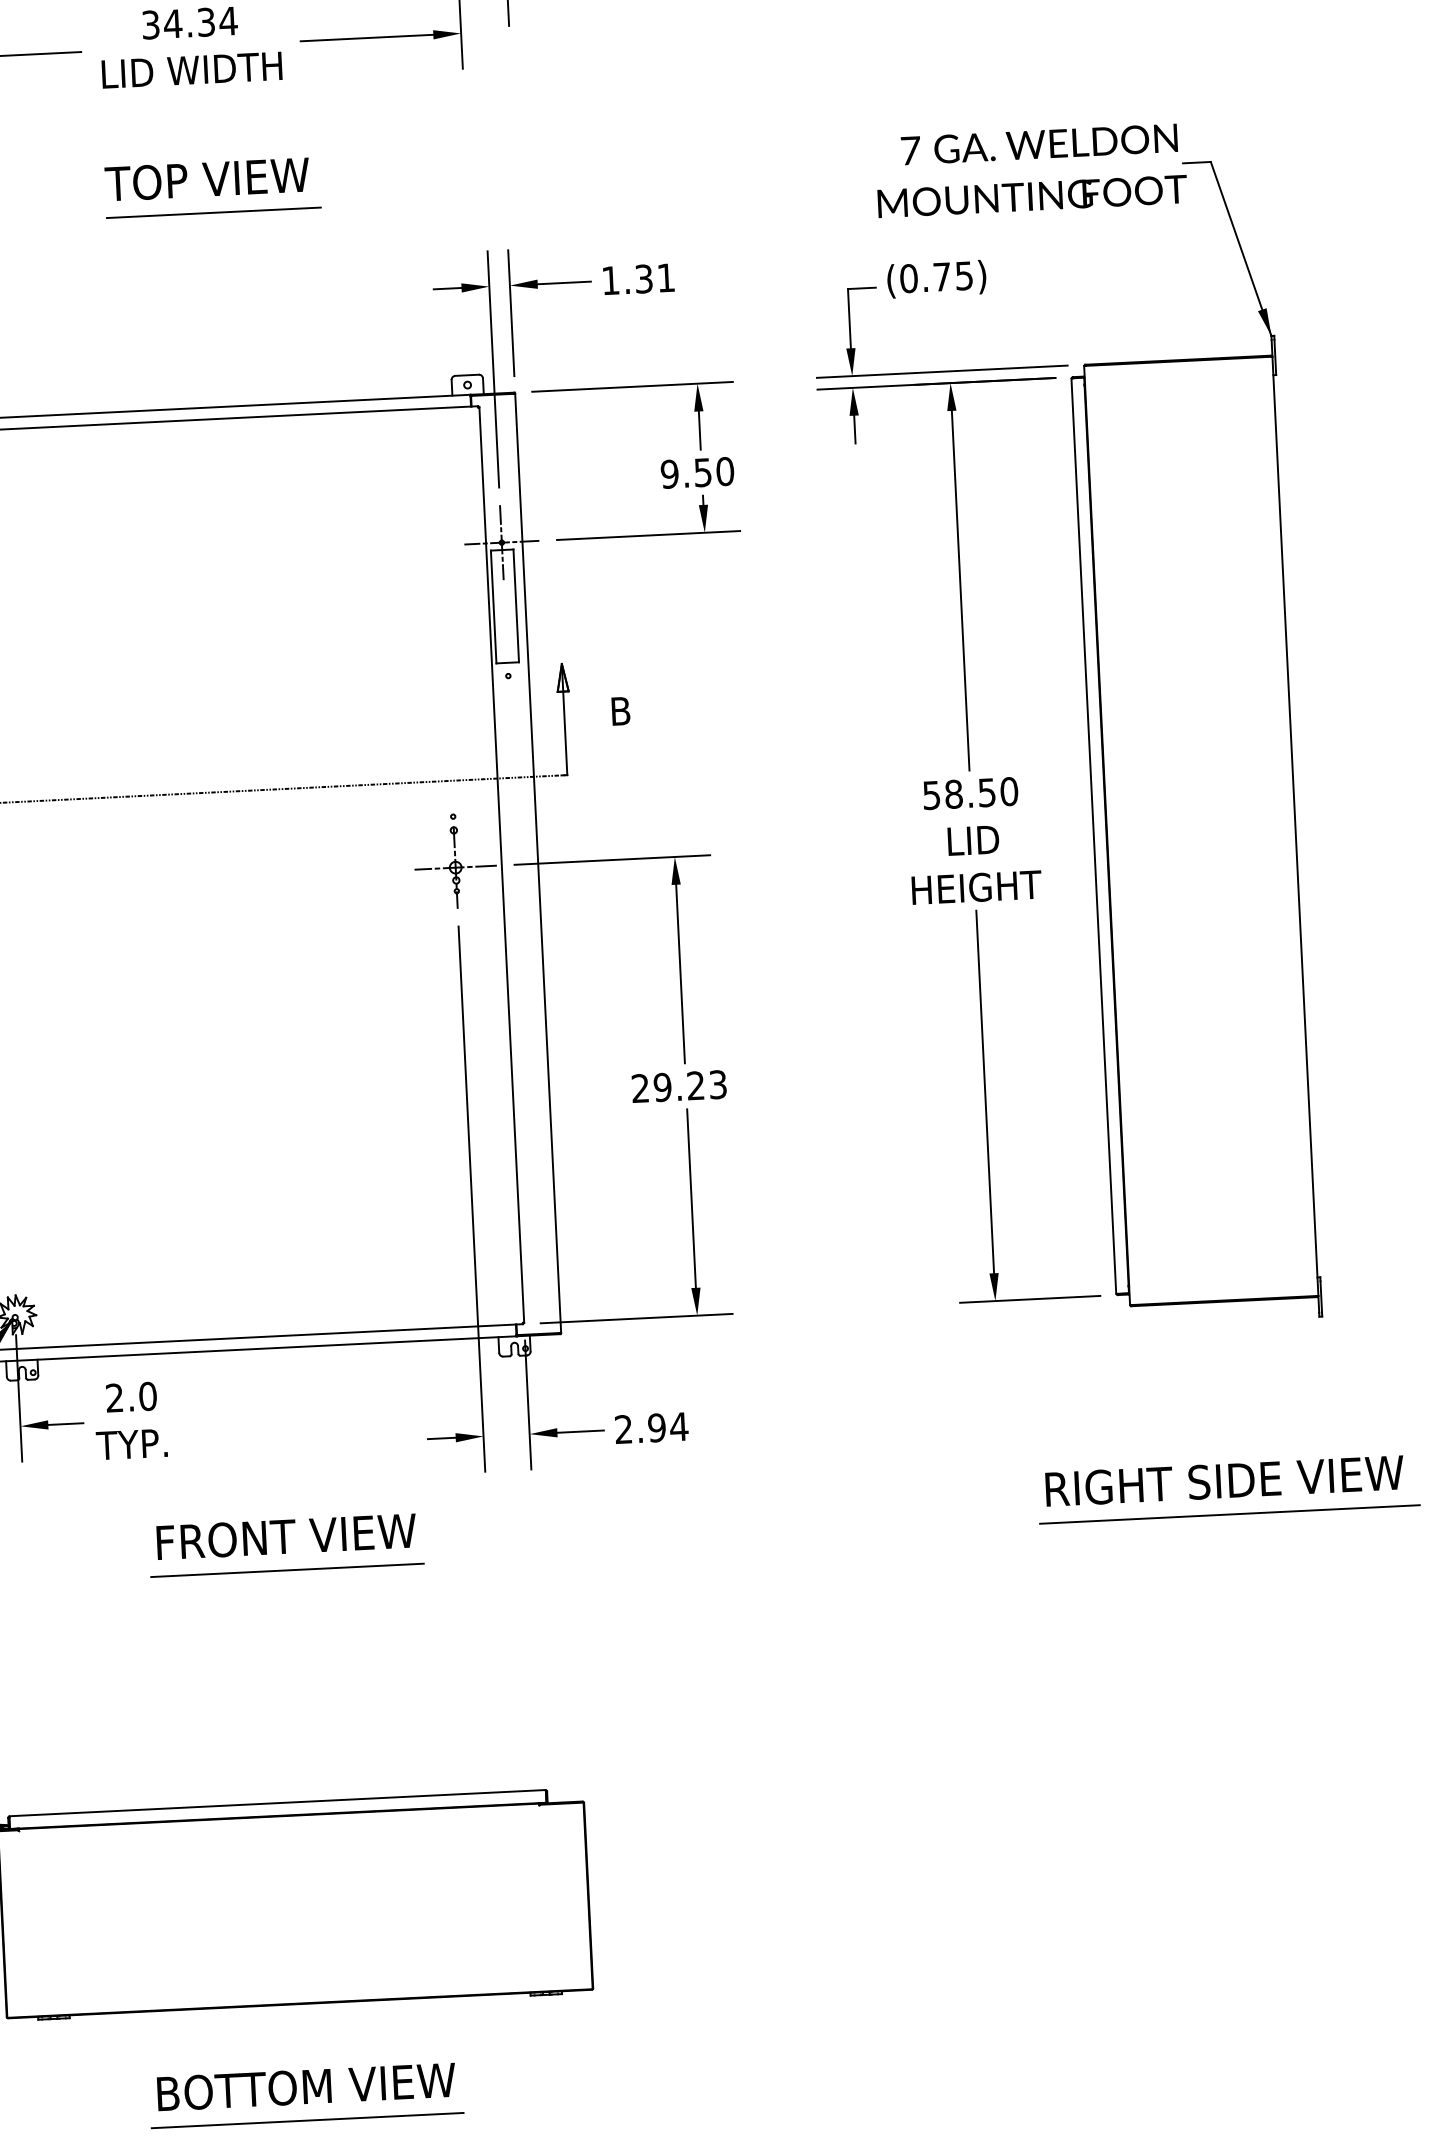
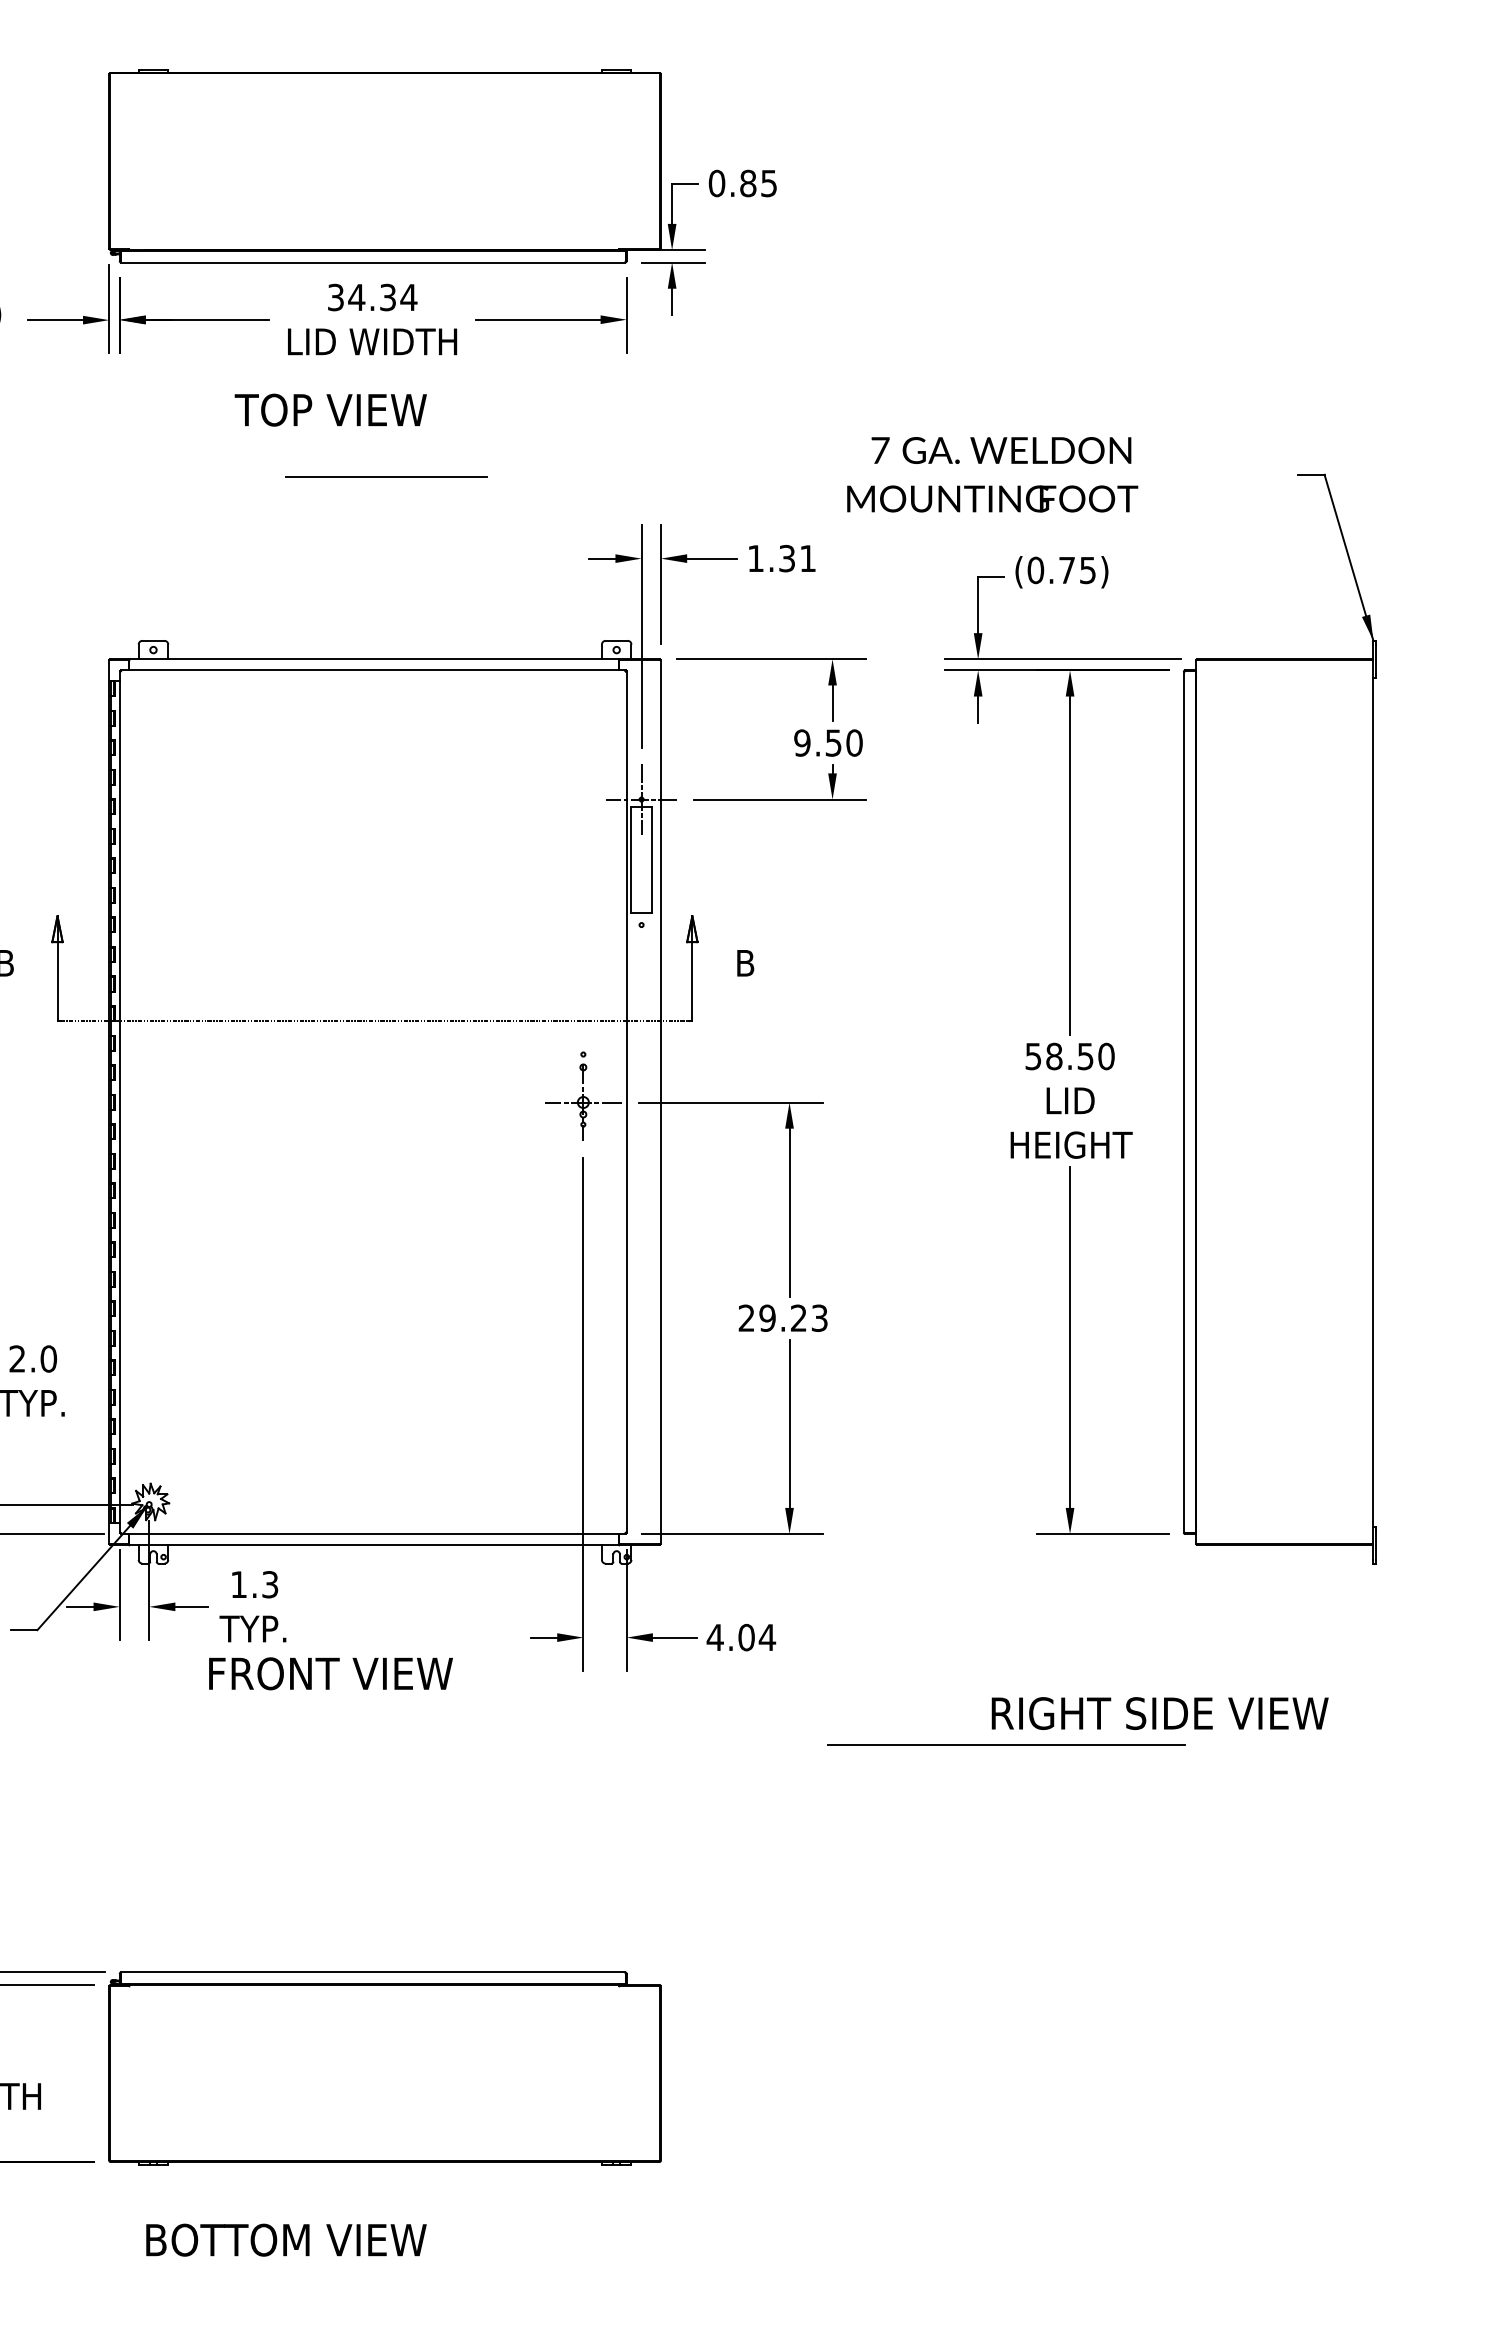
text: (1031, 170) -> (992, 474), moved
text: (206, 178) -> (330, 409), moved
text: (131, 1397) -> (254, 1584), 2.0 -> 1.3
text: (639, 1428) -> (730, 1637), 2.94 -> 4.04
text: (1224, 1481) -> (1159, 1713), moved
line: (1230, 1513) -> (1006, 1744), moved
text: (286, 1536) -> (330, 1673), moved
line: (287, 1570) -> (393, 1754), removed
text: (306, 2086) -> (286, 2239), moved
line: (307, 2120) -> (386, 2271), removed

